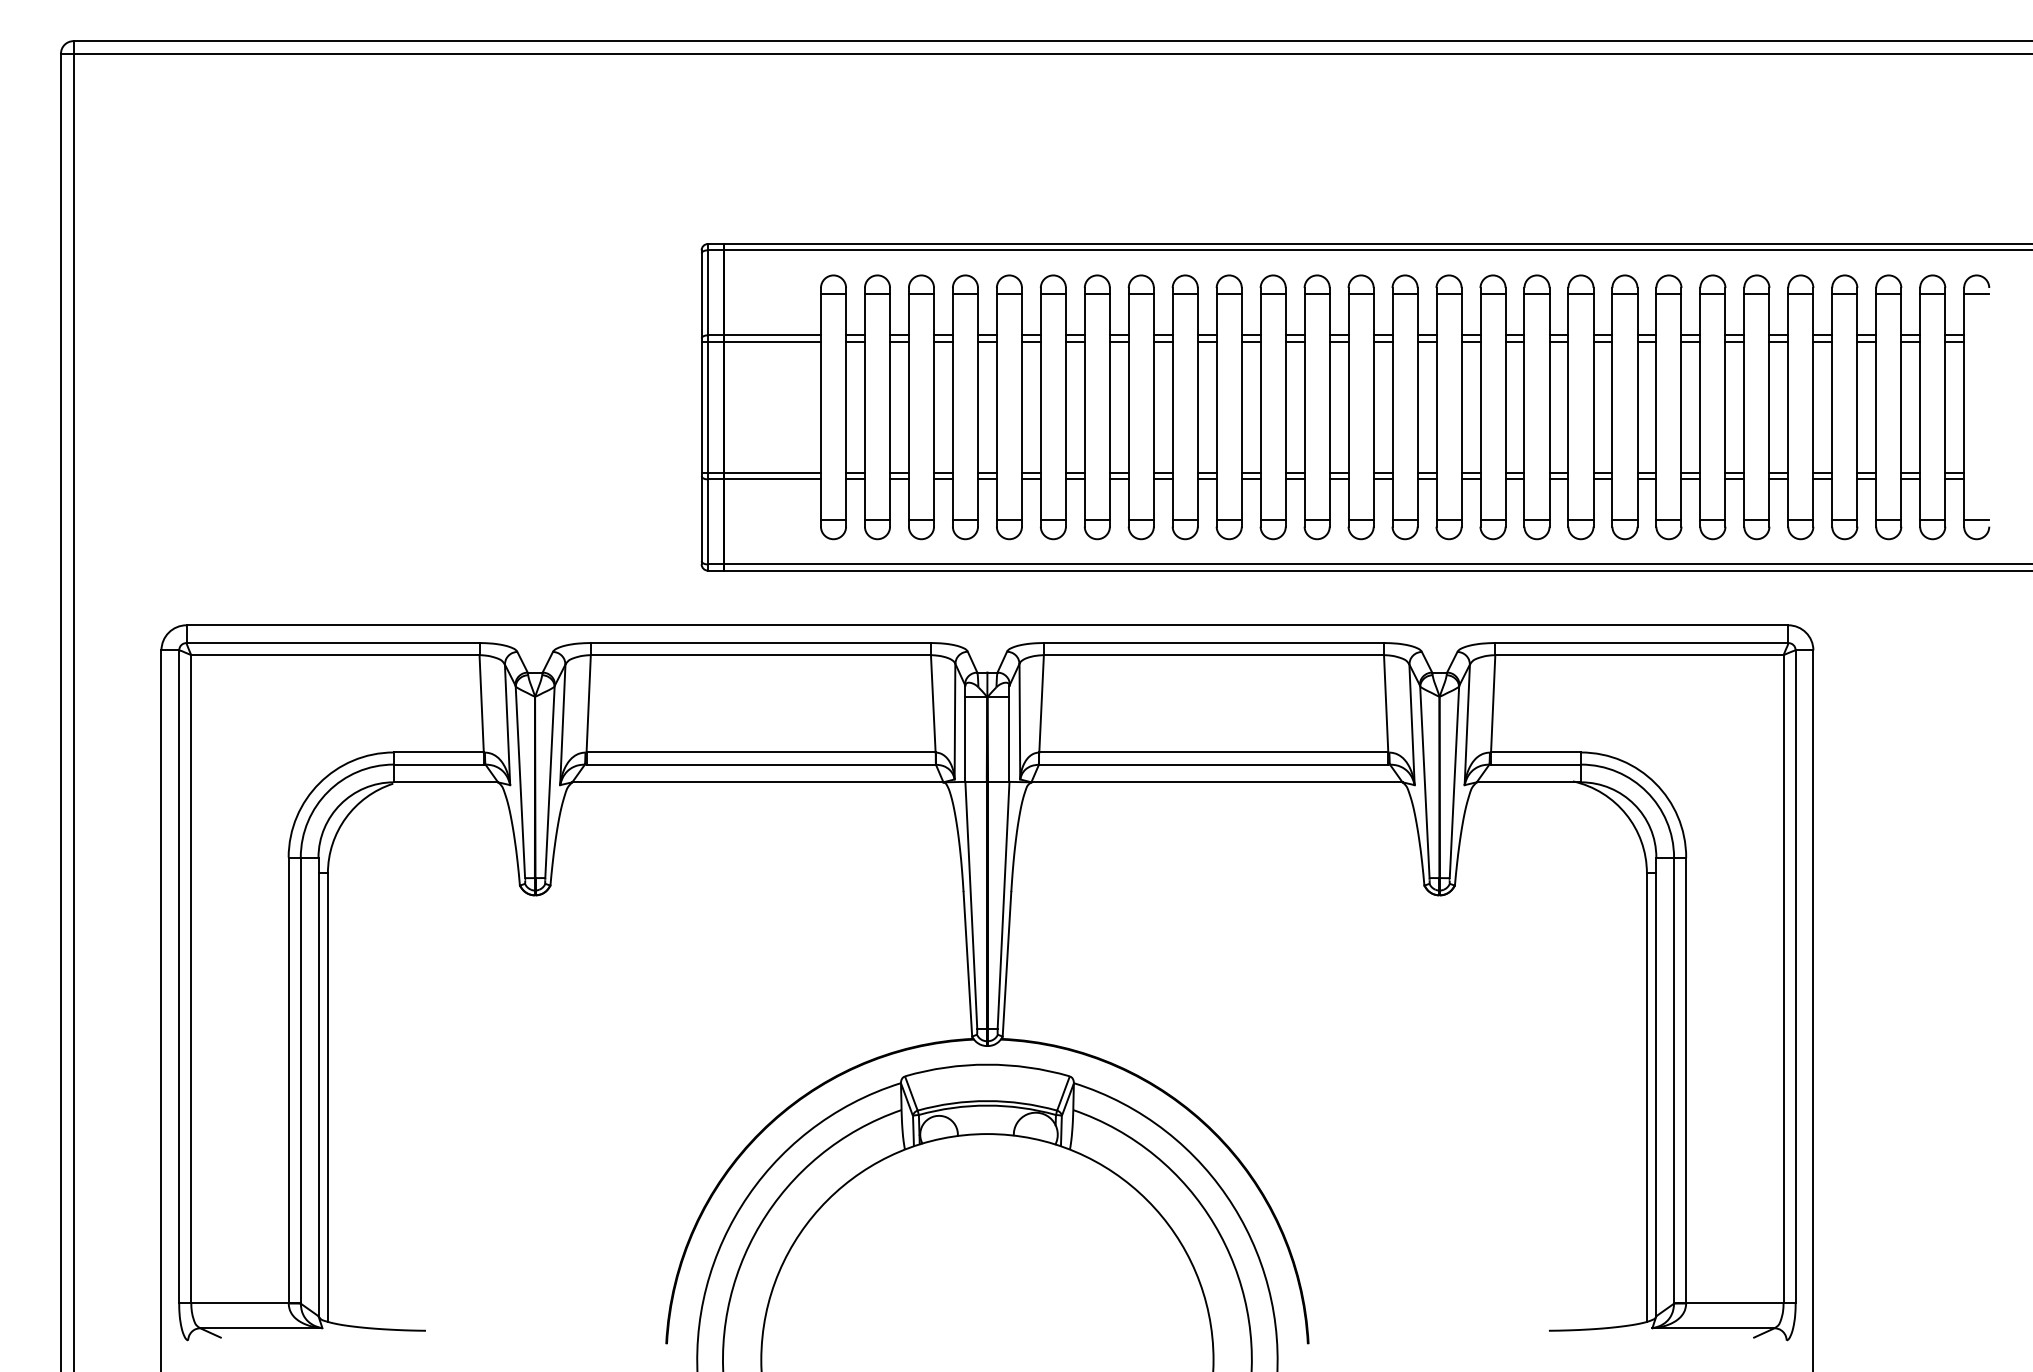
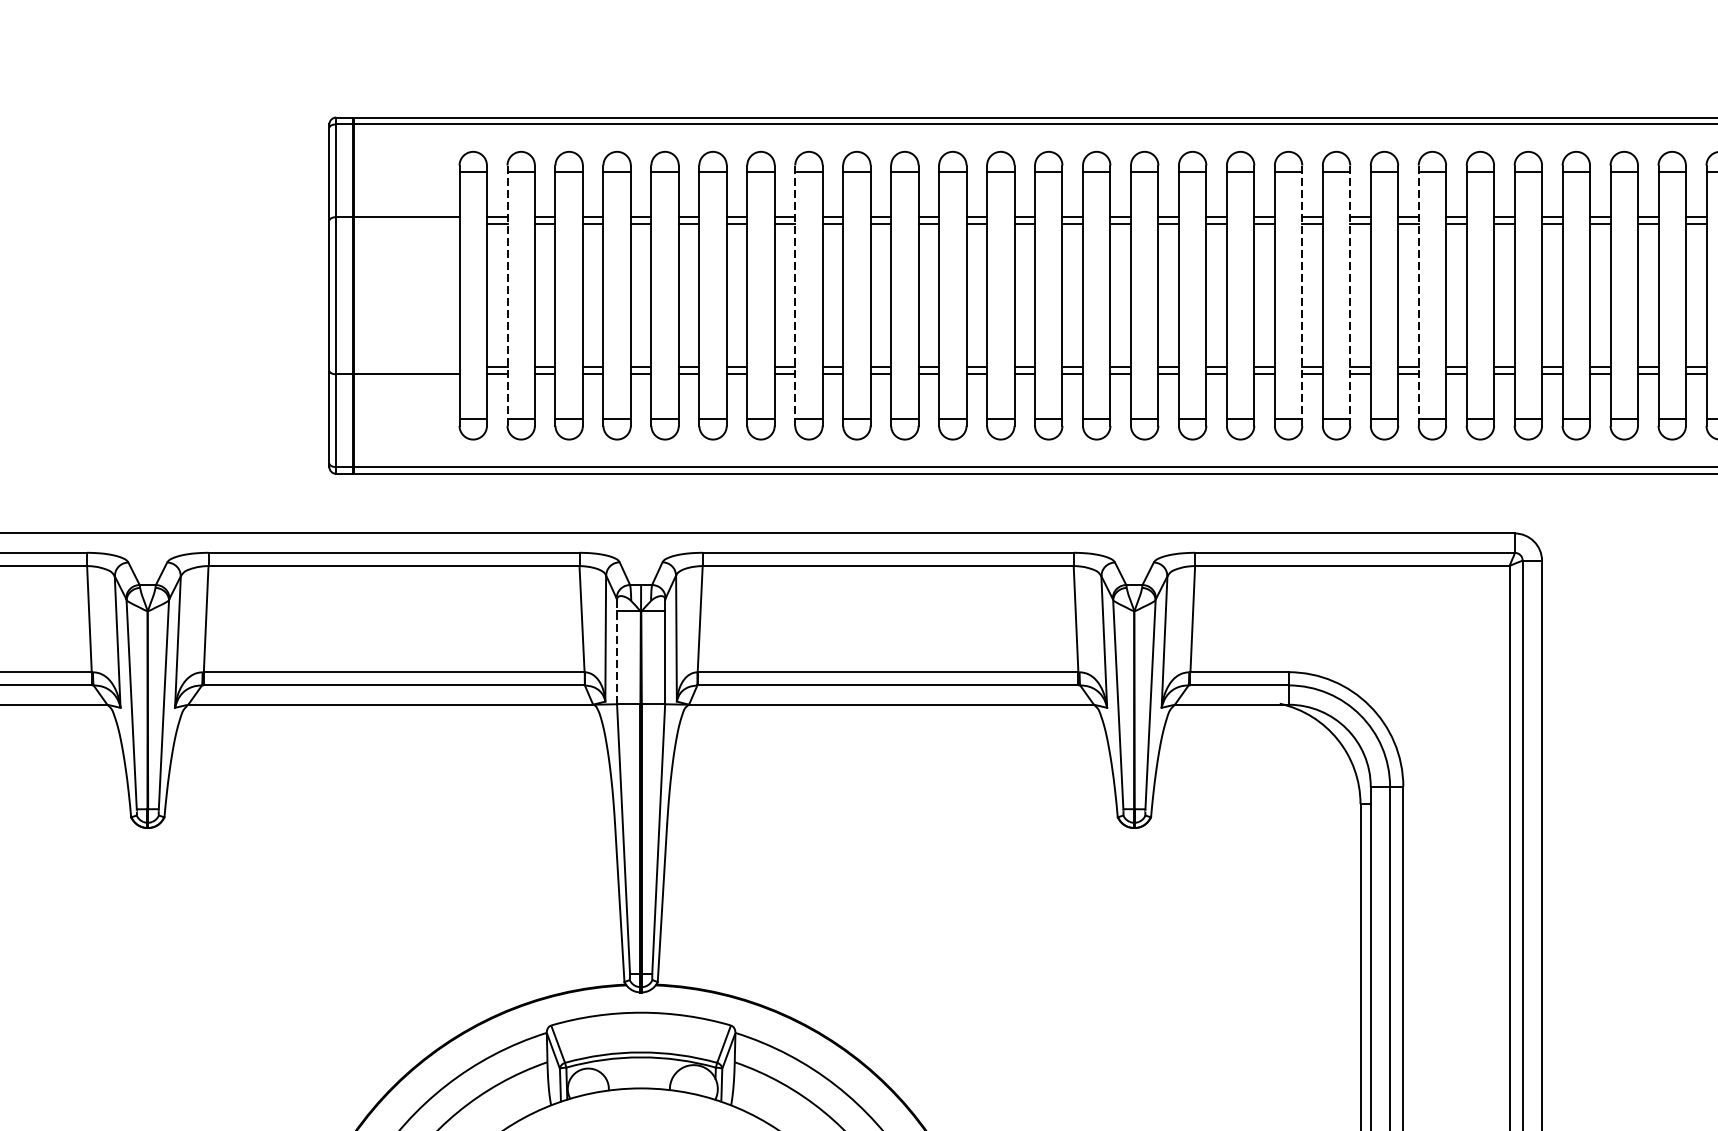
line: (760, 341) -> (393, 223), removed
line: (864, 406) -> (507, 294), solid -> dashed
line: (1128, 406) -> (794, 294), solid -> dashed
line: (1593, 406) -> (1302, 294), solid -> dashed
line: (1637, 406) -> (1350, 294), solid -> dashed
line: (1700, 406) -> (1418, 294), solid -> dashed
line: (760, 473) -> (393, 367), removed
line: (965, 734) -> (617, 652), solid -> dashed

